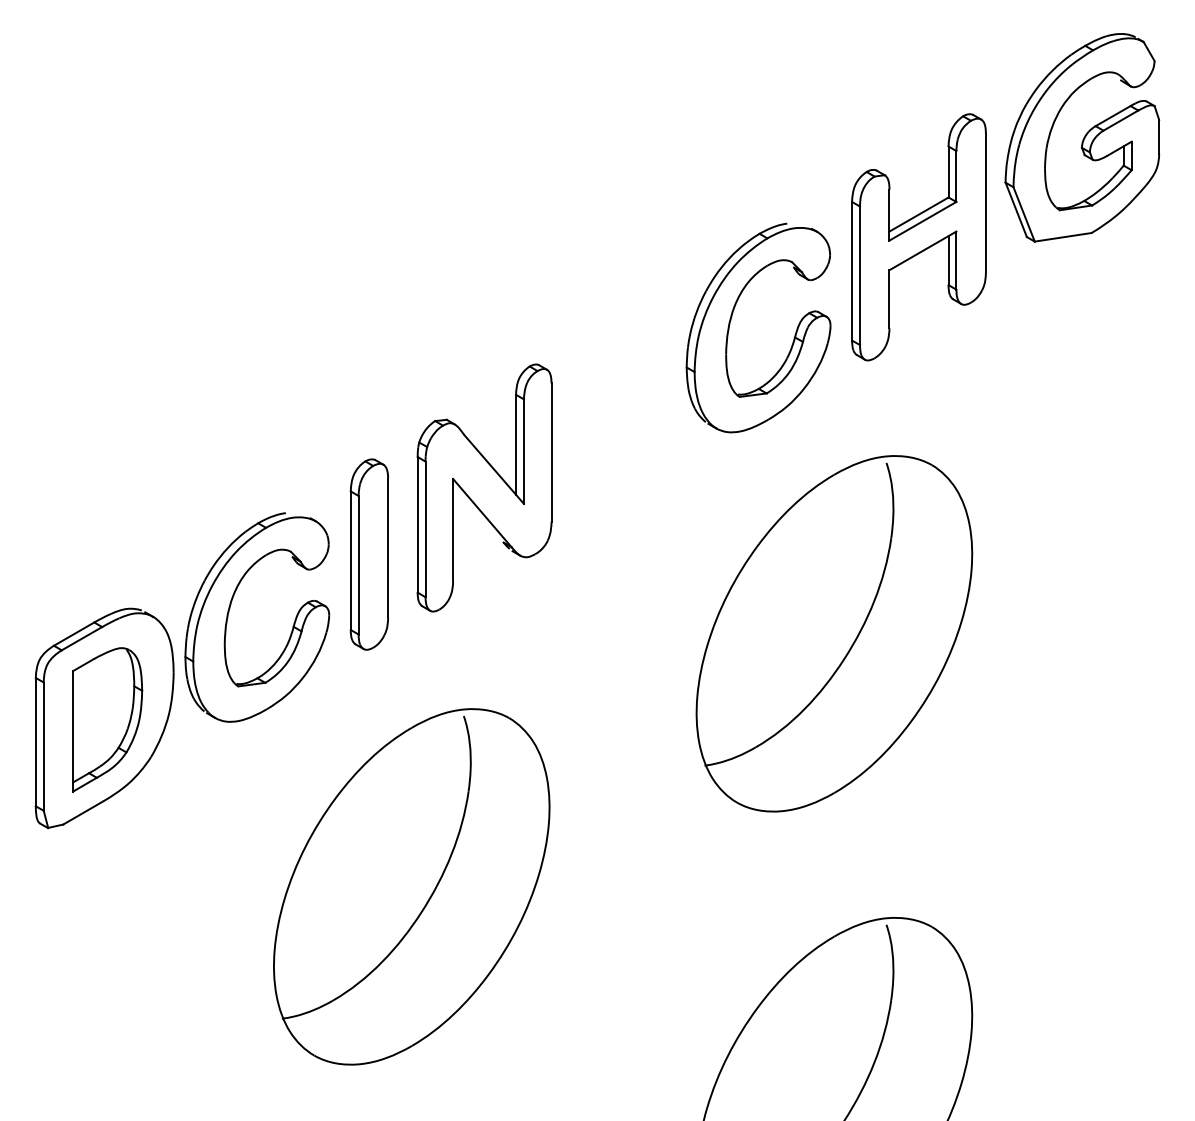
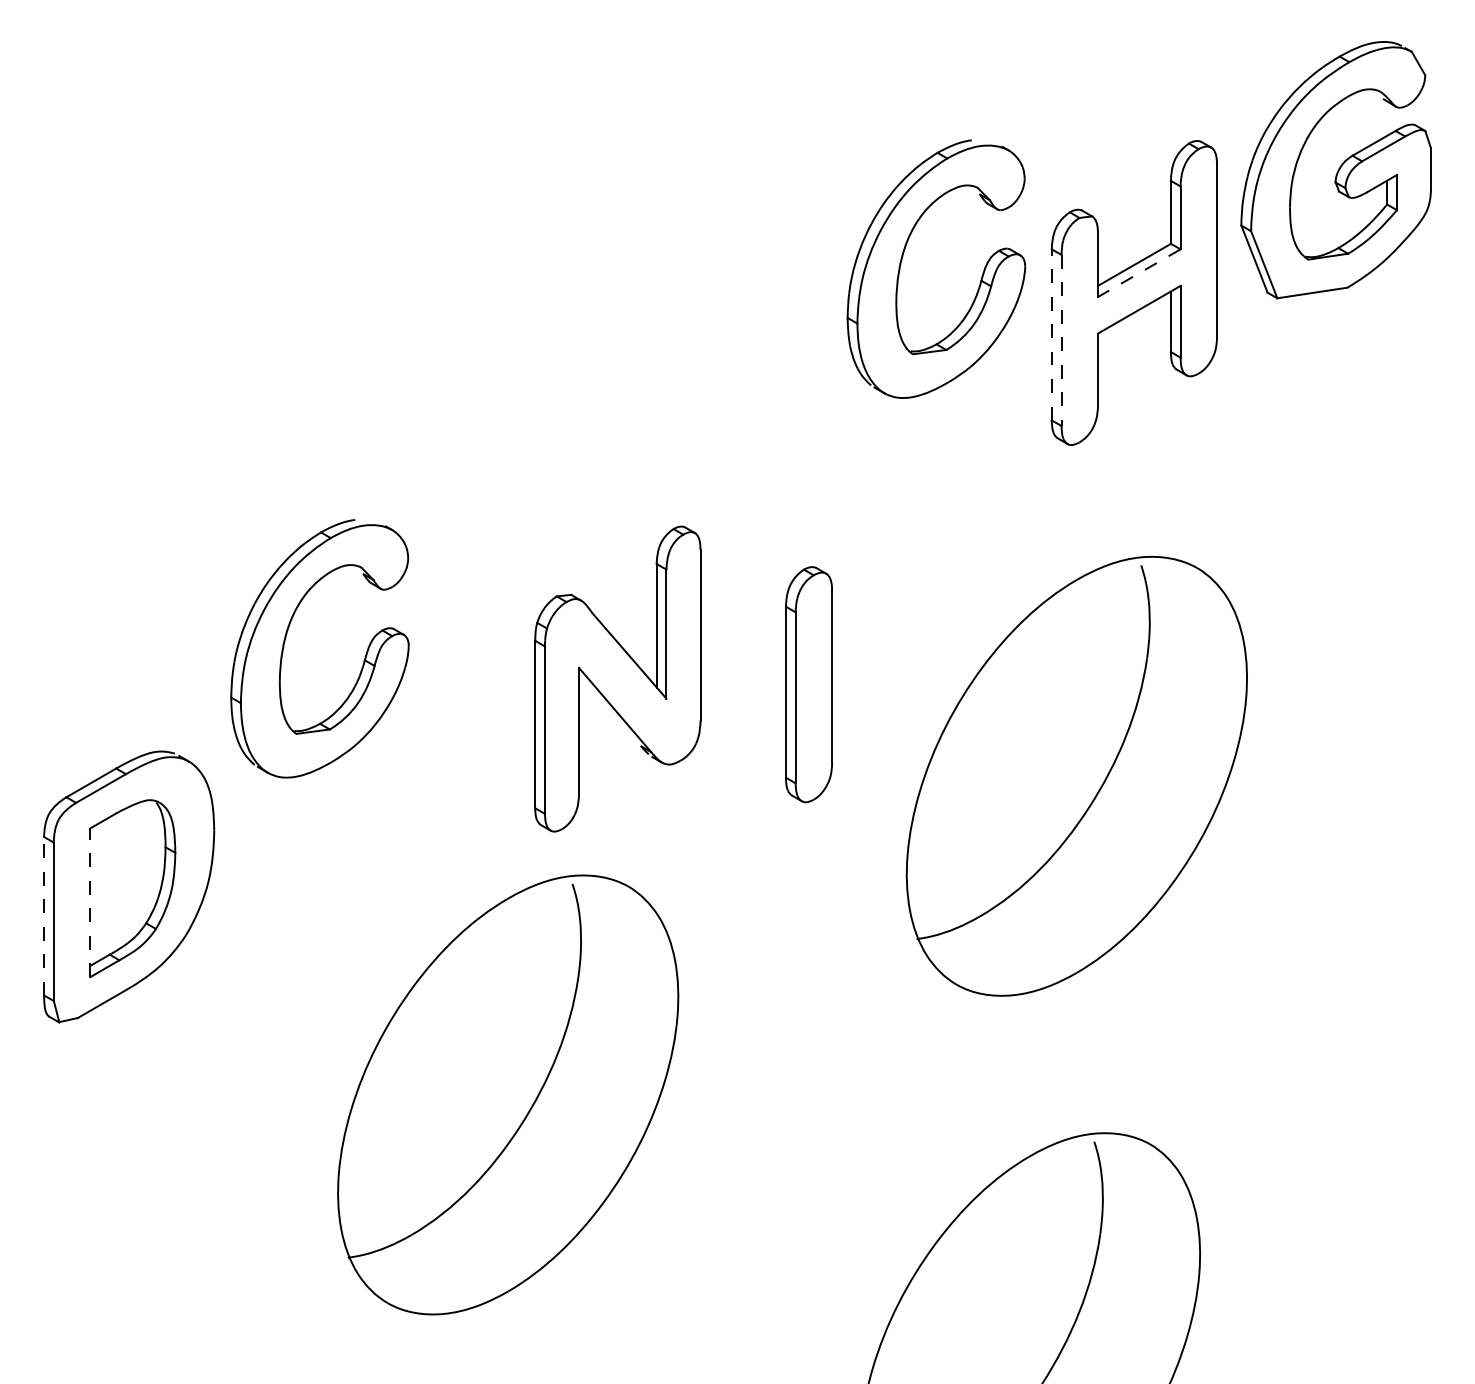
line: (922, 221) -> (1138, 273), solid -> dashed
line: (852, 270) -> (1052, 333), solid -> dashed
line: (859, 276) -> (1060, 341), solid -> dashed
part: (731, 320) -> (902, 259), moved
part: (484, 487) -> (617, 678), moved
part: (368, 554) -> (807, 684), moved
part: (229, 612) -> (285, 642), moved
part: (834, 633) -> (1077, 775), moved
line: (73, 730) -> (90, 901), solid -> dashed
line: (35, 741) -> (43, 915), solid -> dashed

